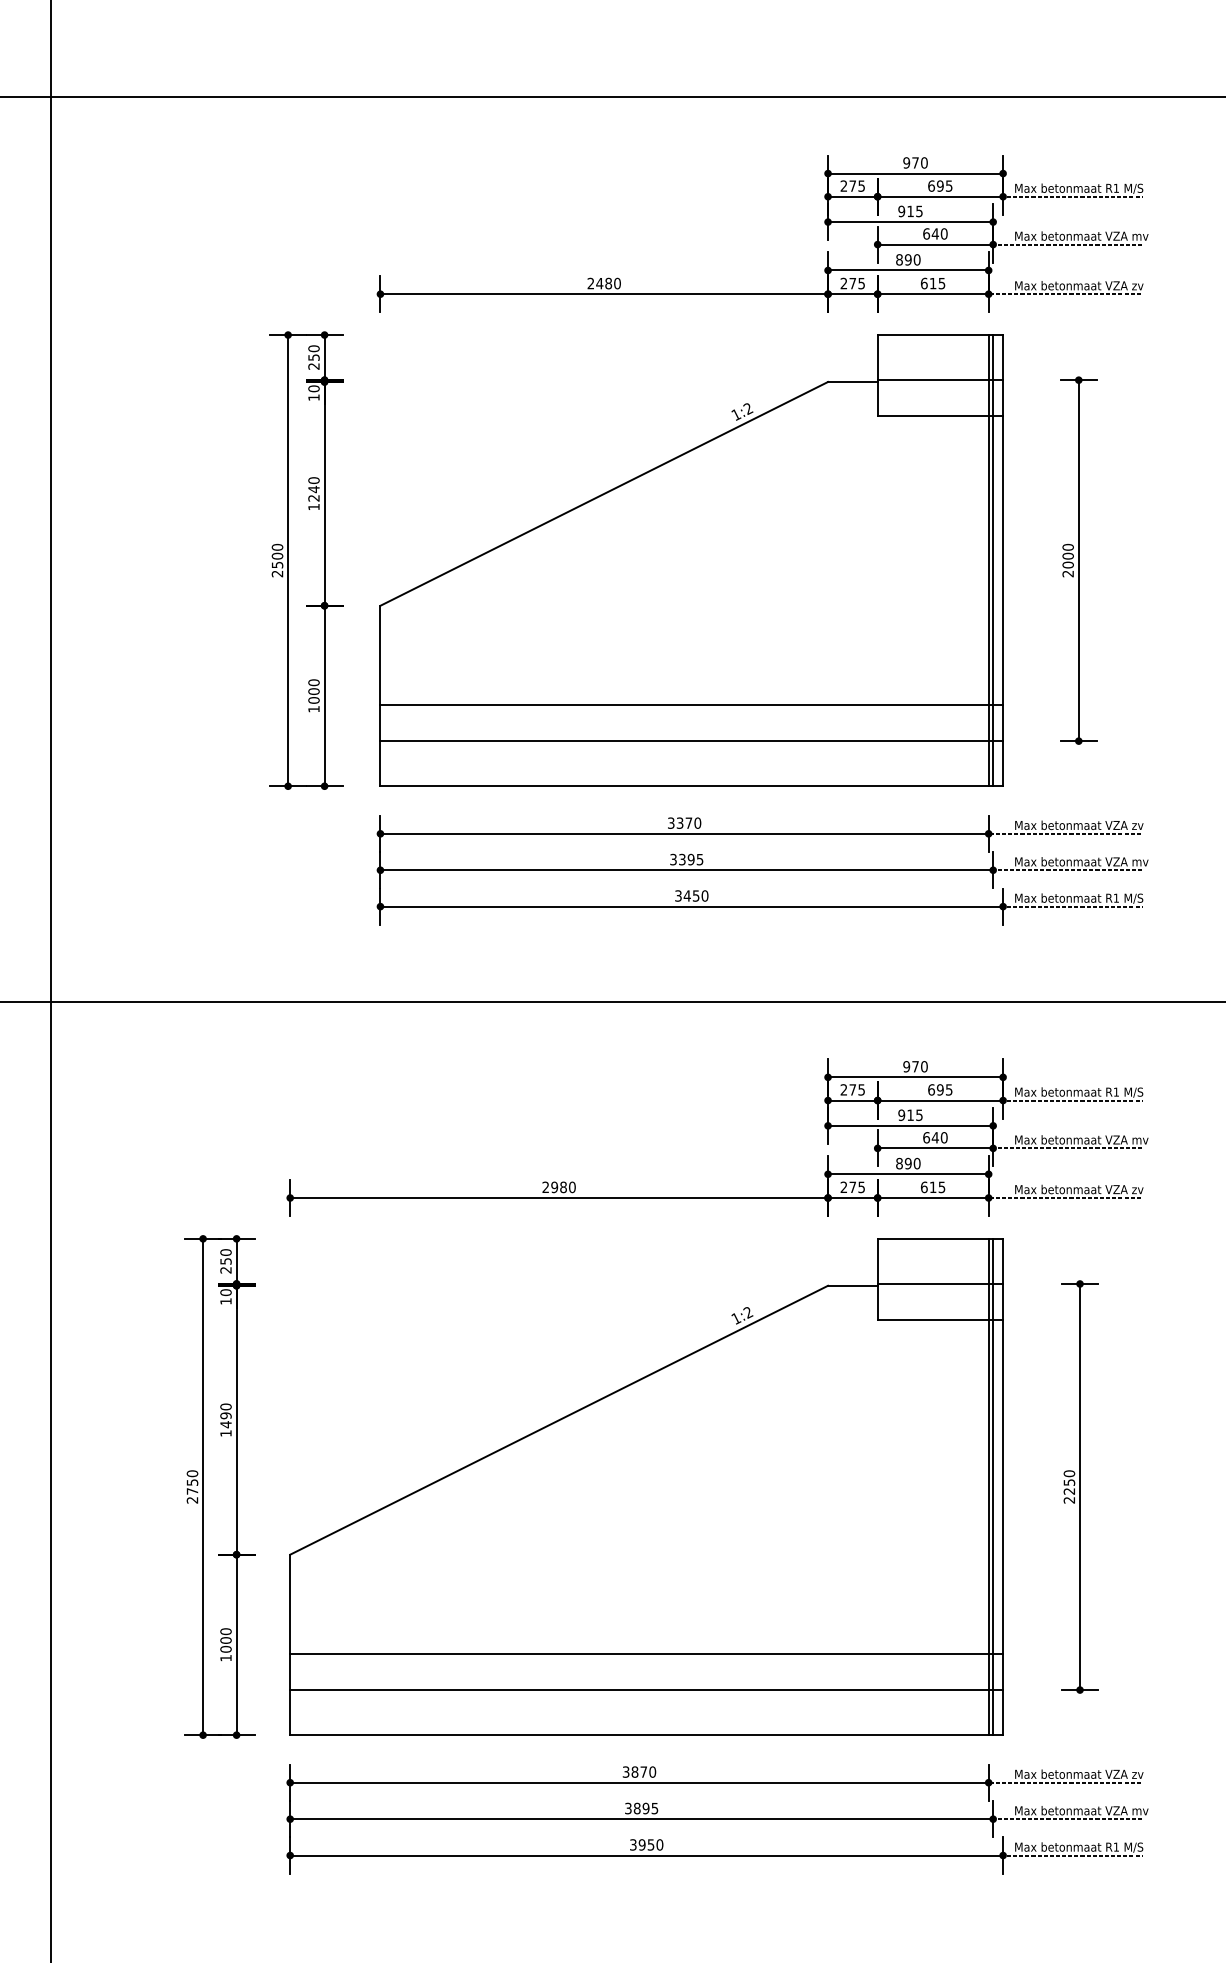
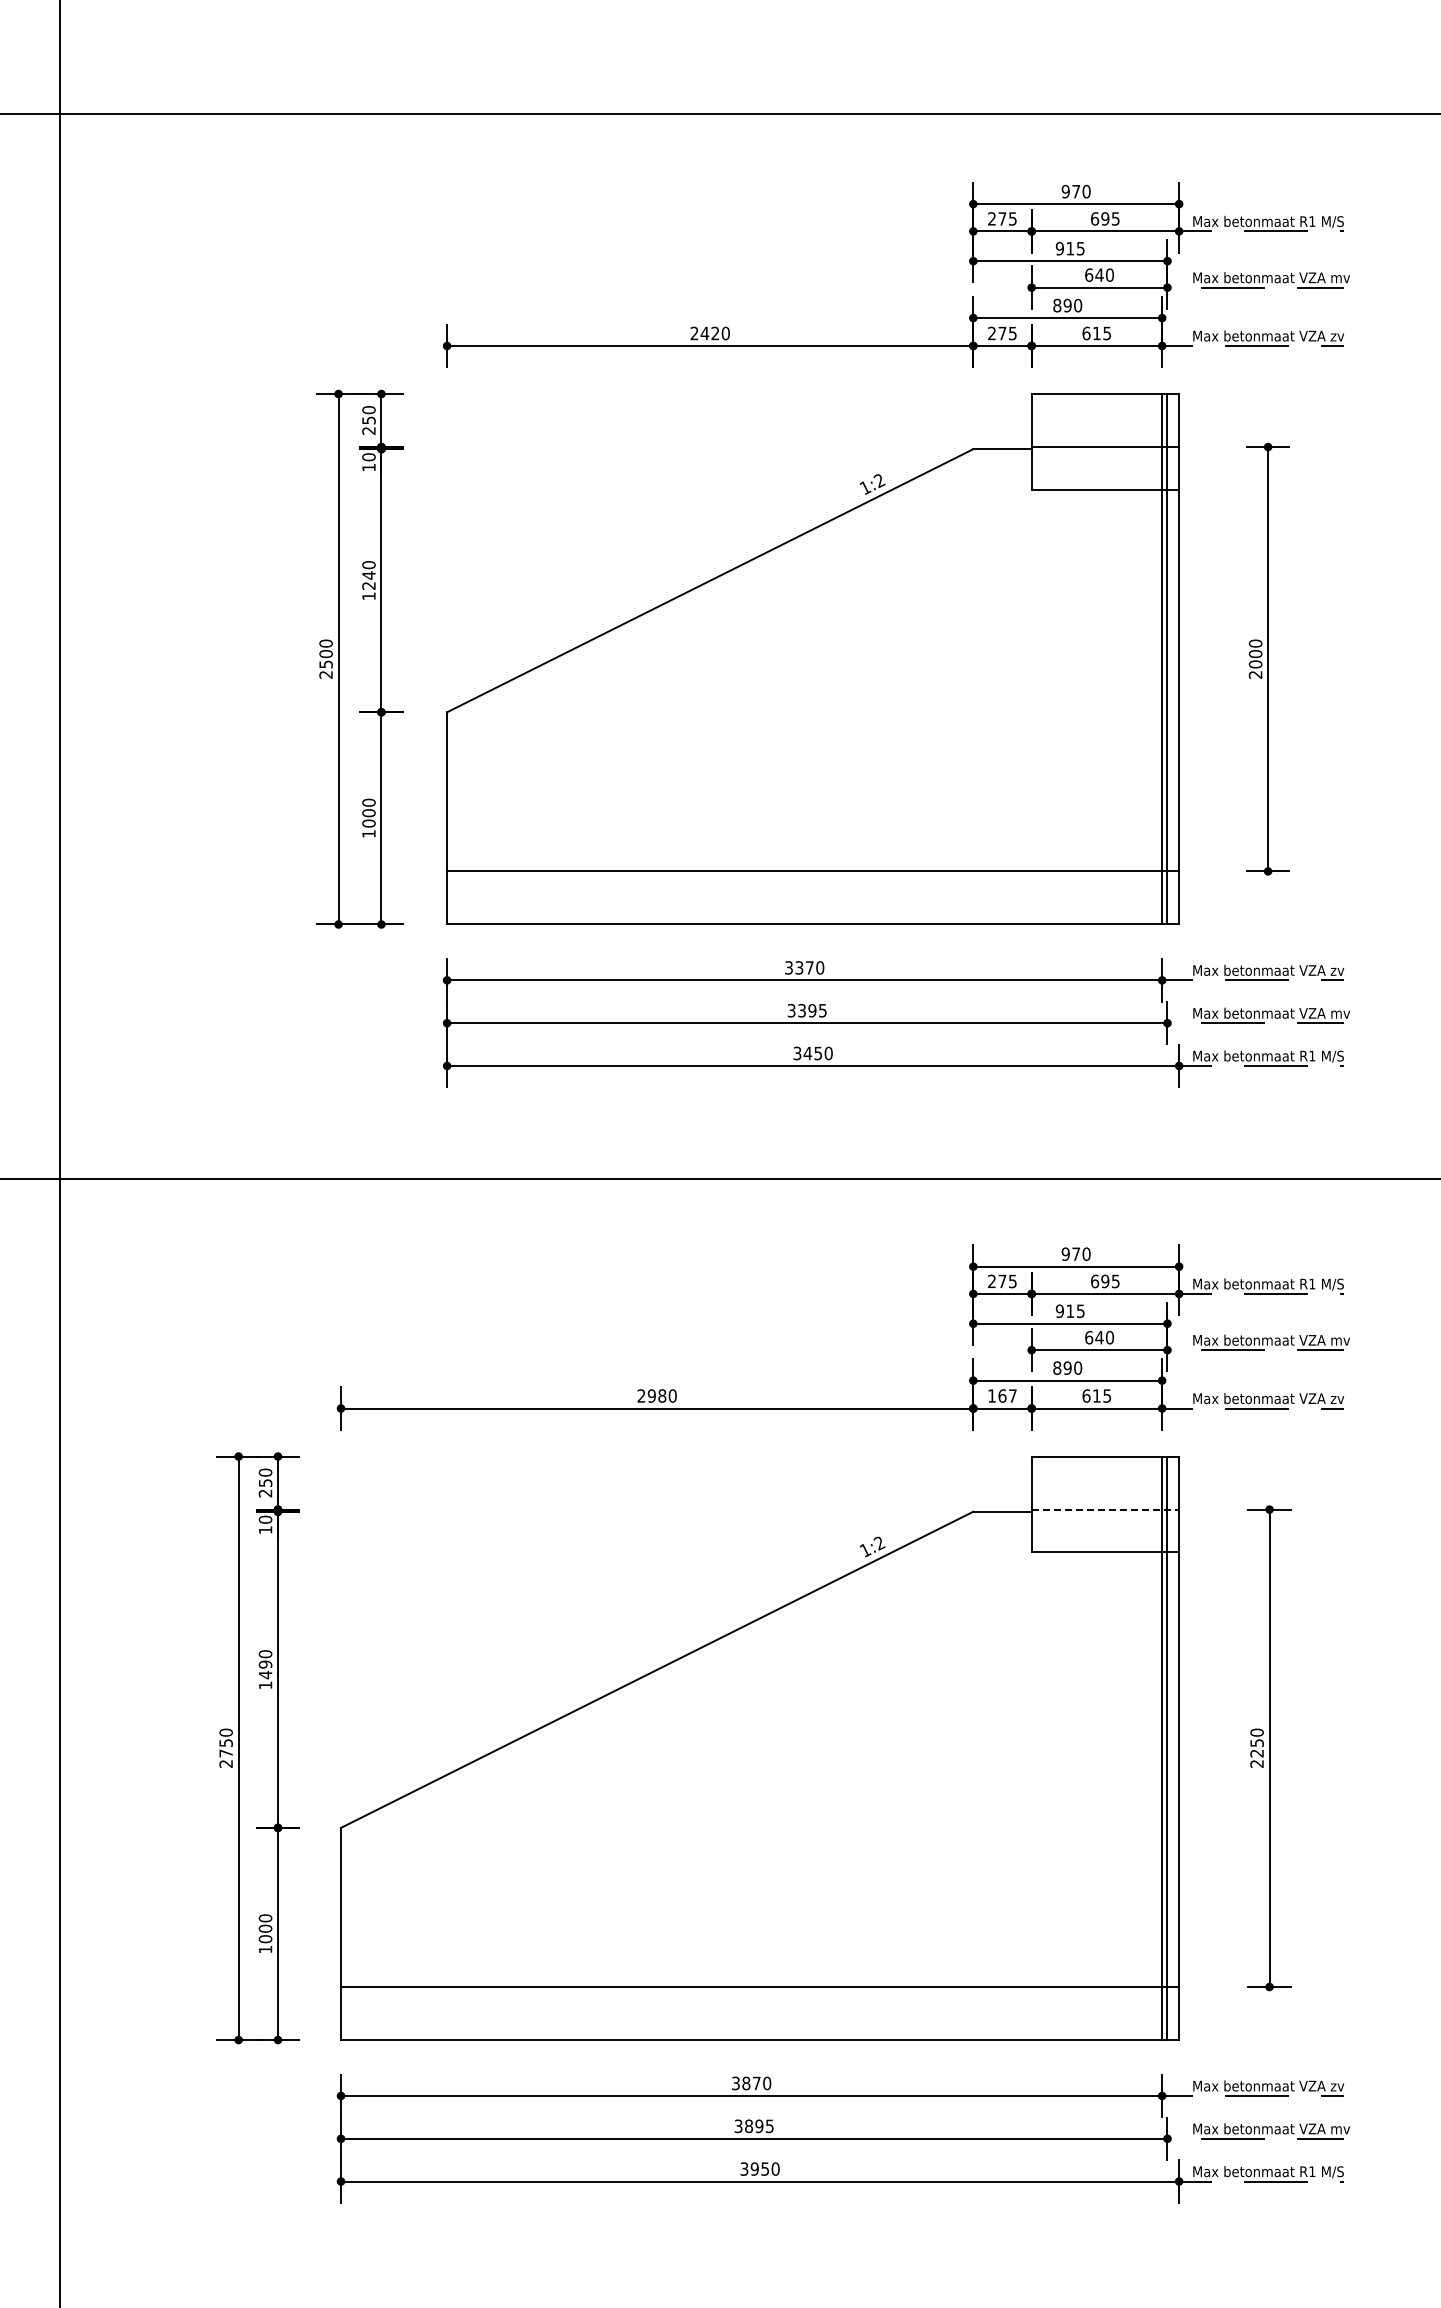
text: (608, 283) -> (715, 333), 2480 -> 2420
line: (692, 705) -> (813, 829), removed
text: (852, 1186) -> (1002, 1395), 275 -> 167
line: (940, 1283) -> (1105, 1509), solid -> dashed
line: (647, 1653) -> (760, 1944), removed

